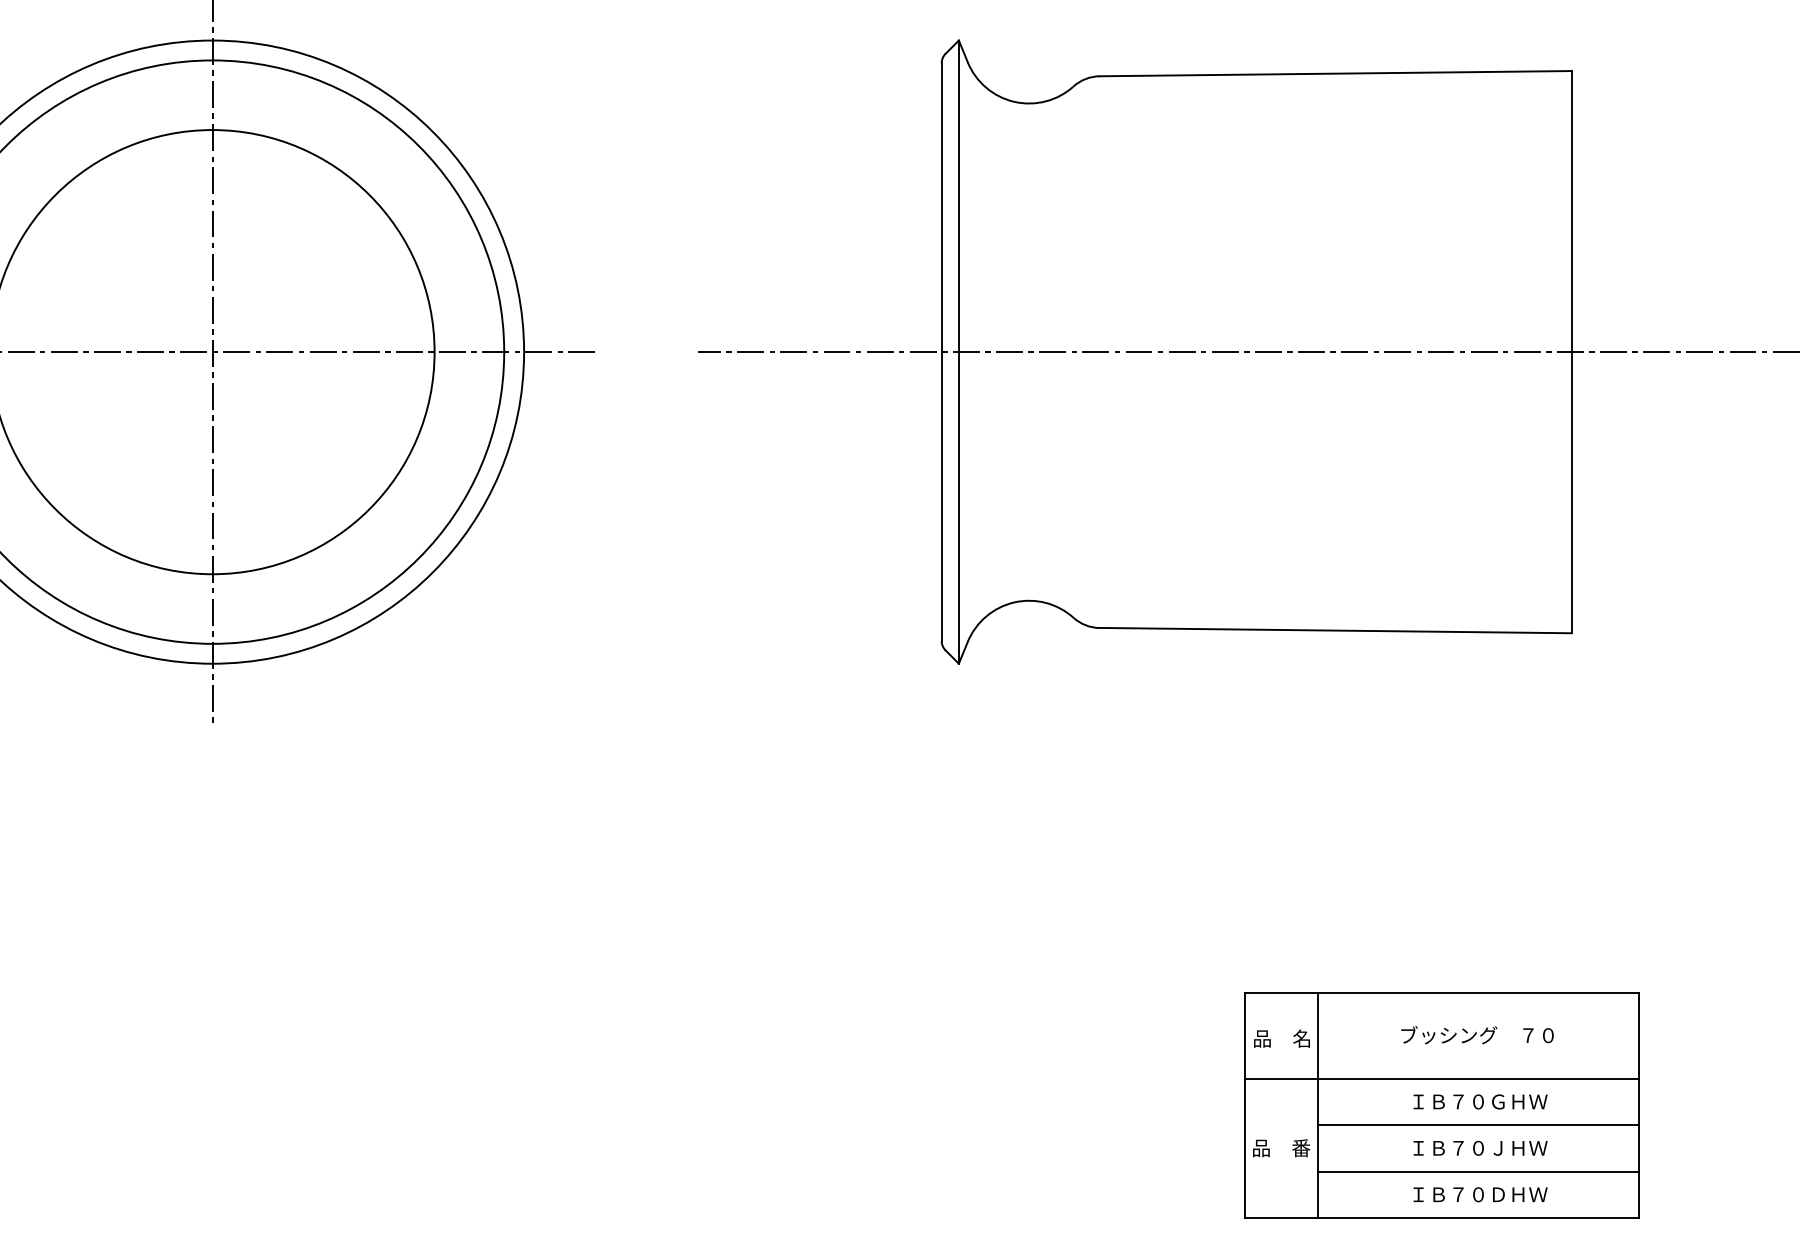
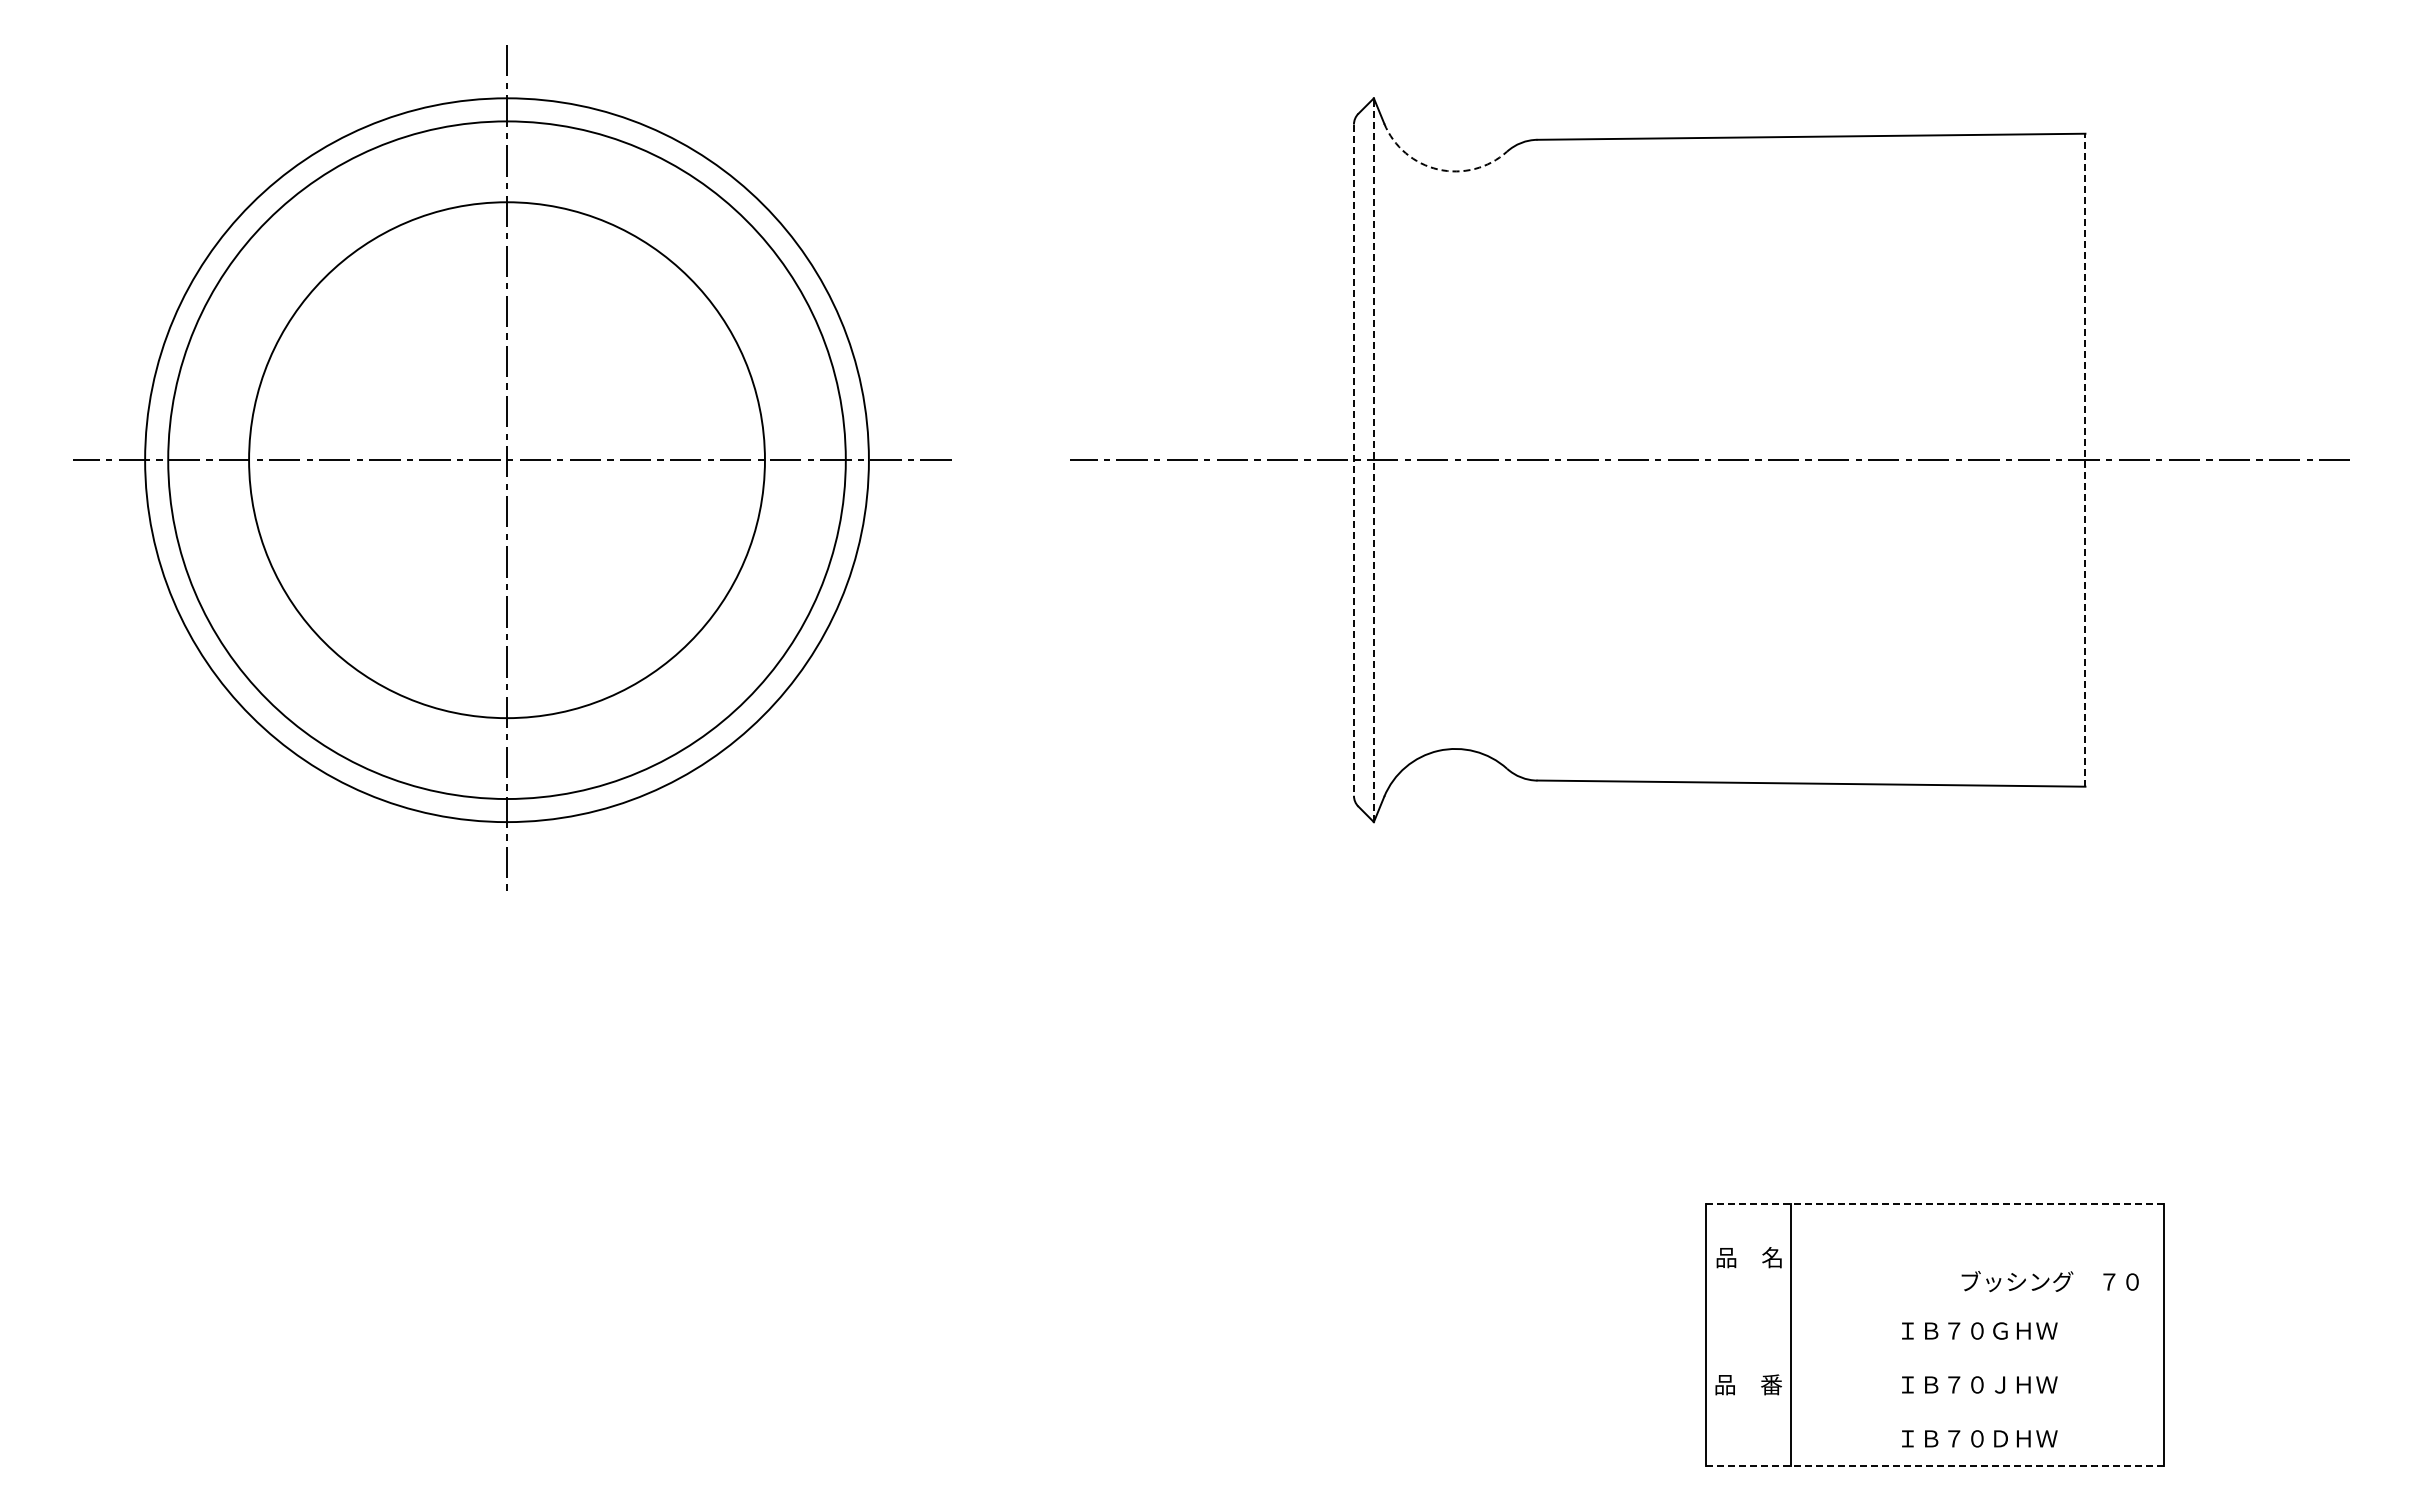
arc: (1014, 101) -> (1438, 169), solid -> dashed
line: (1571, 351) -> (2085, 459), solid -> dashed
line: (941, 352) -> (1353, 460), solid -> dashed
line: (958, 352) -> (1373, 460), solid -> dashed
line: (1441, 992) -> (1934, 1204), solid -> dashed
text: (1476, 1035) -> (2049, 1281), moved
line: (1442, 1079) -> (1935, 1304), removed
line: (1478, 1125) -> (1977, 1358), removed
line: (1478, 1171) -> (1977, 1411), removed
line: (1442, 1217) -> (1935, 1465), solid -> dashed

